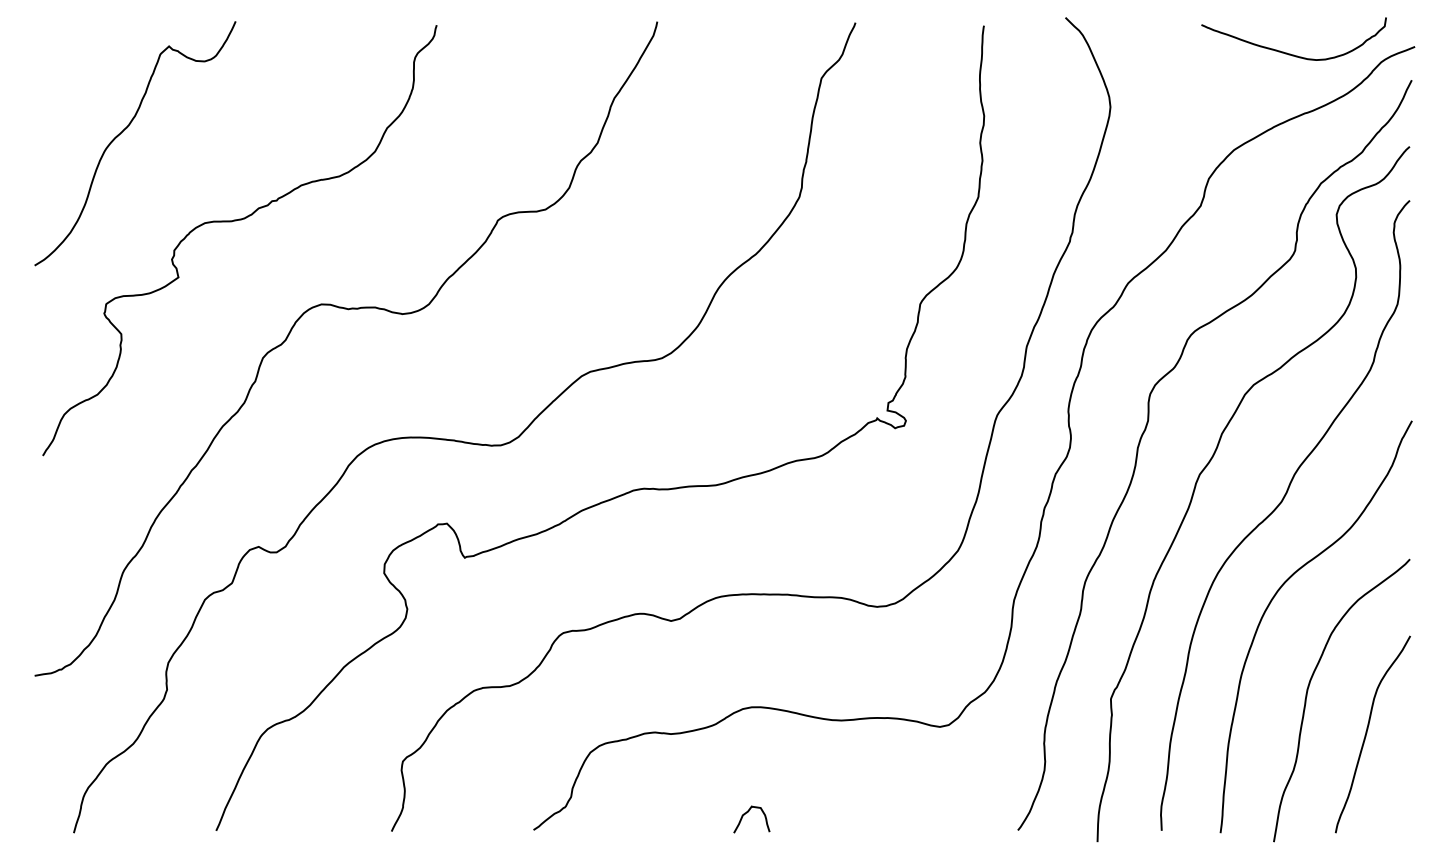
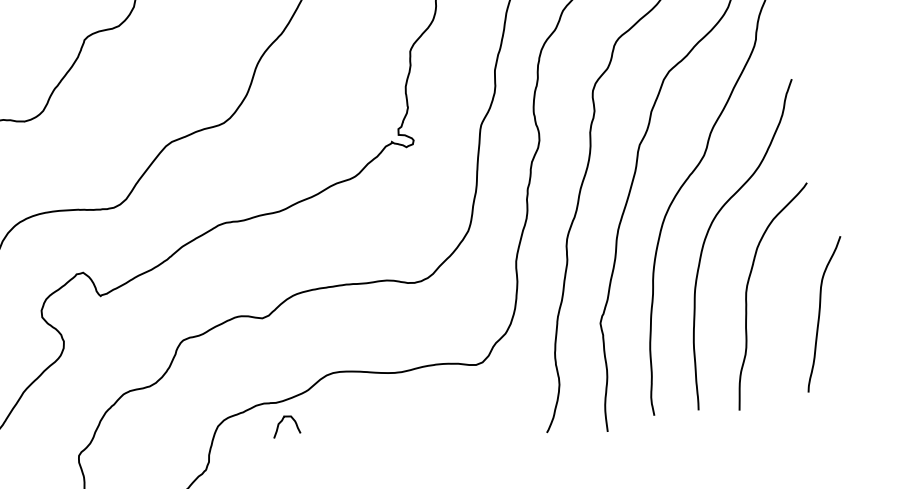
curve: (1367, 733) -> (820, 314), moved
curve: (747, 813) -> (281, 422), moved

